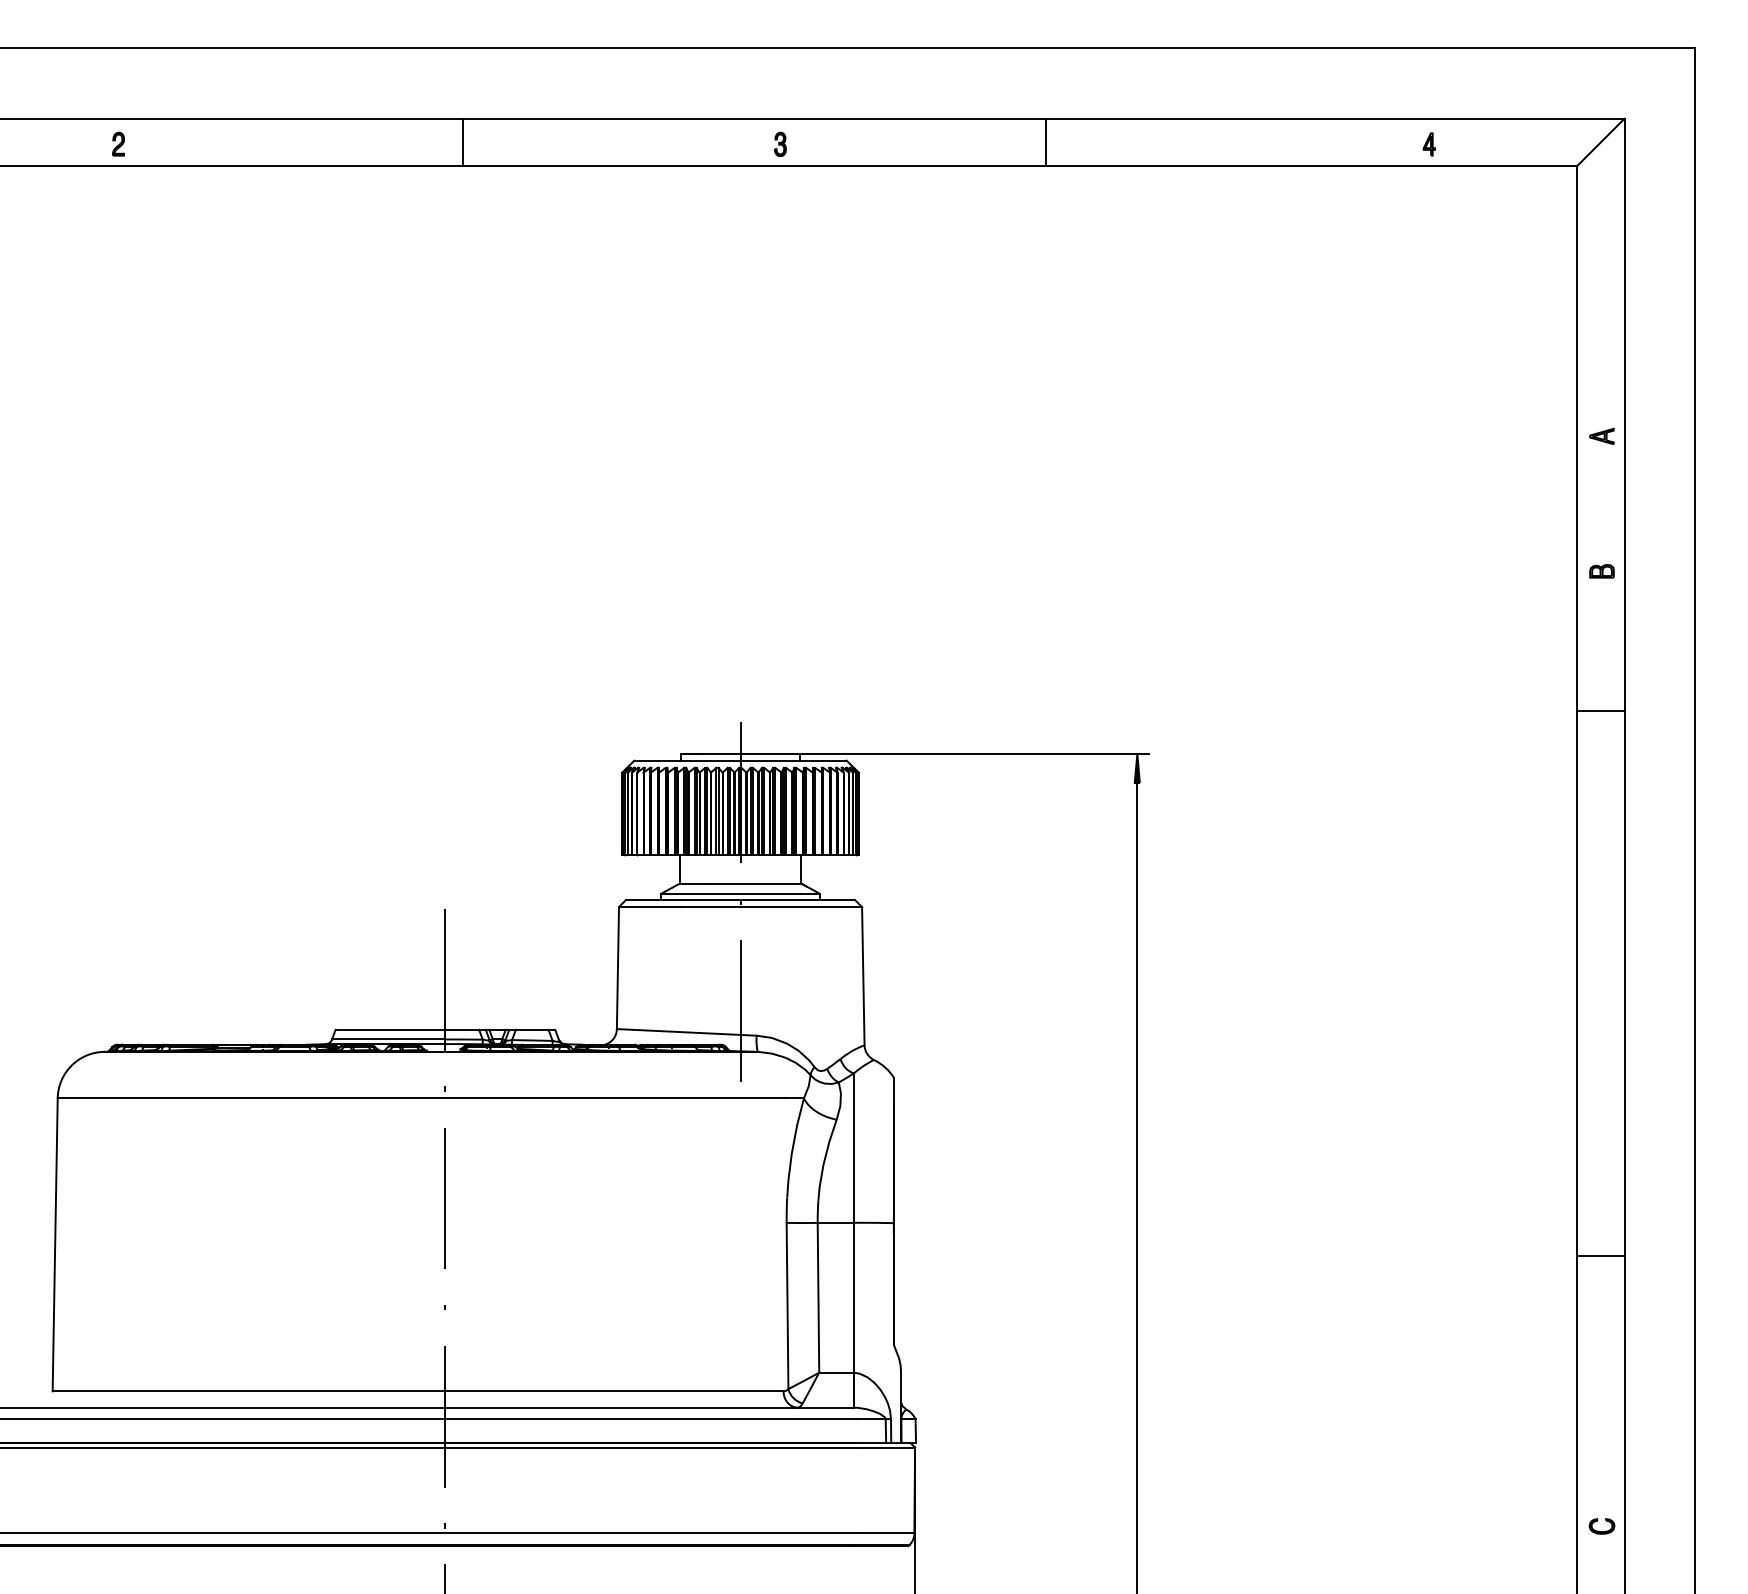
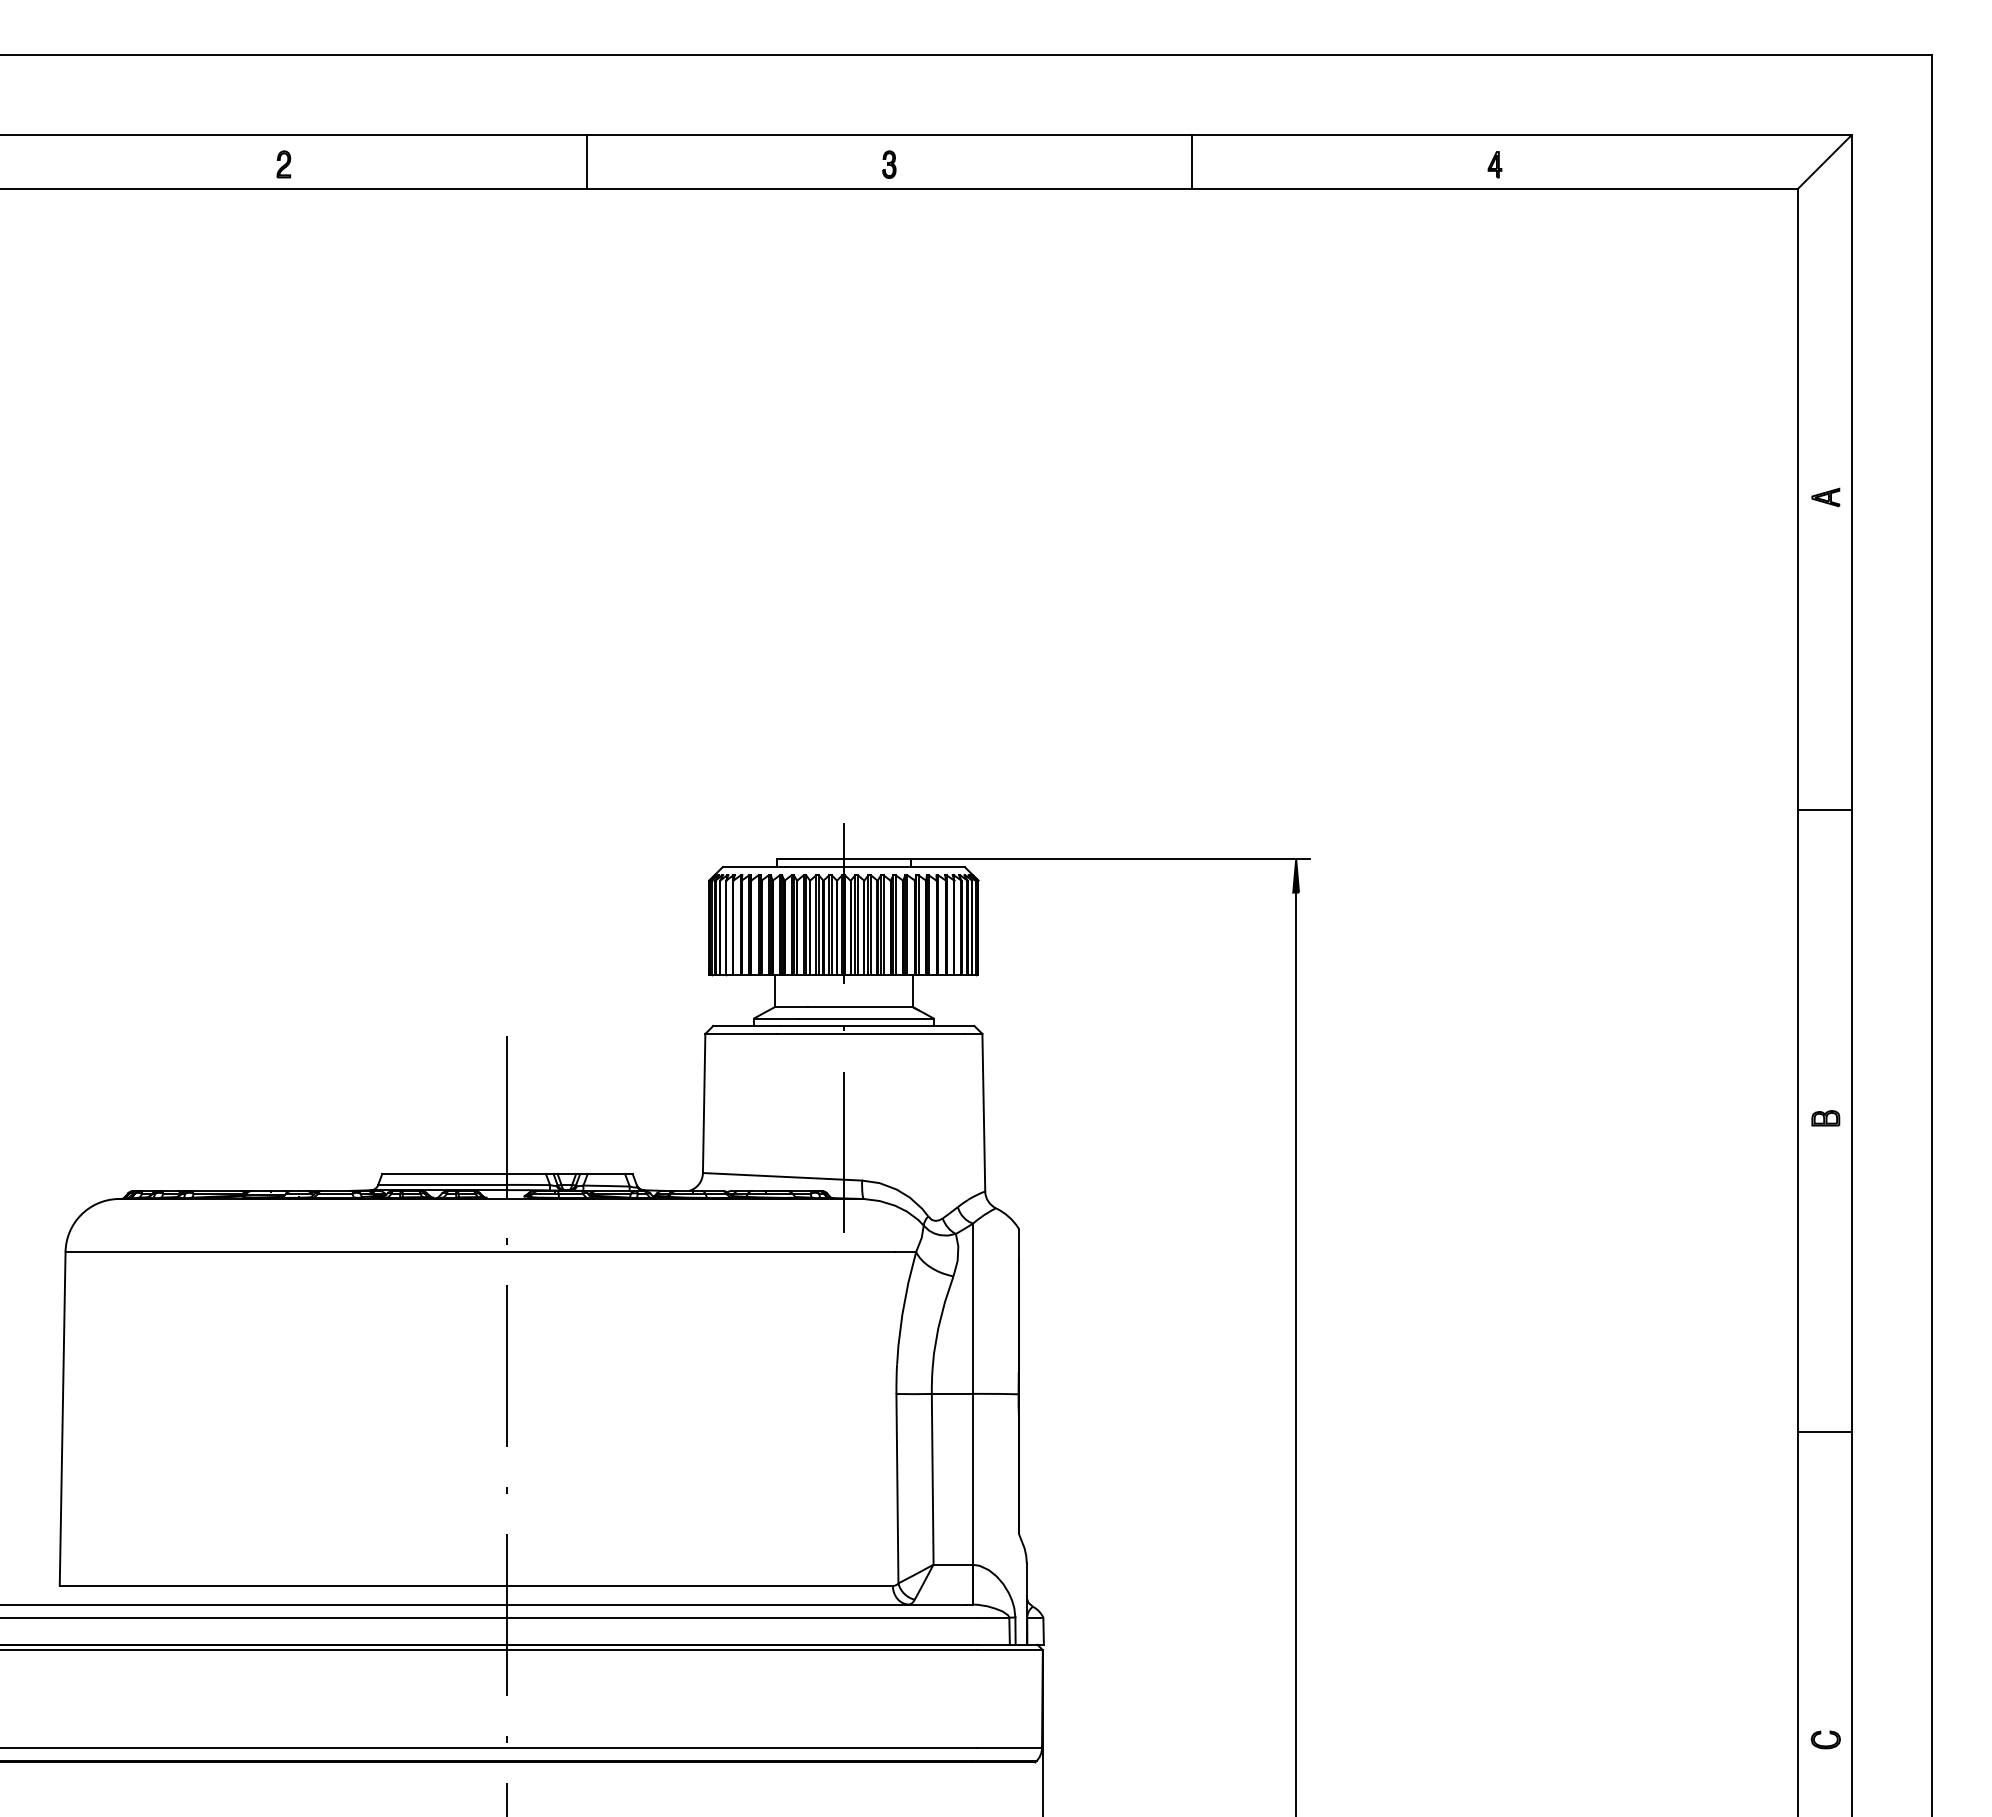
line: (462, 142) -> (586, 162), moved
part: (118, 144) -> (283, 164), moved
part: (1428, 144) -> (1494, 164), moved
part: (1601, 571) -> (1825, 1118), moved

